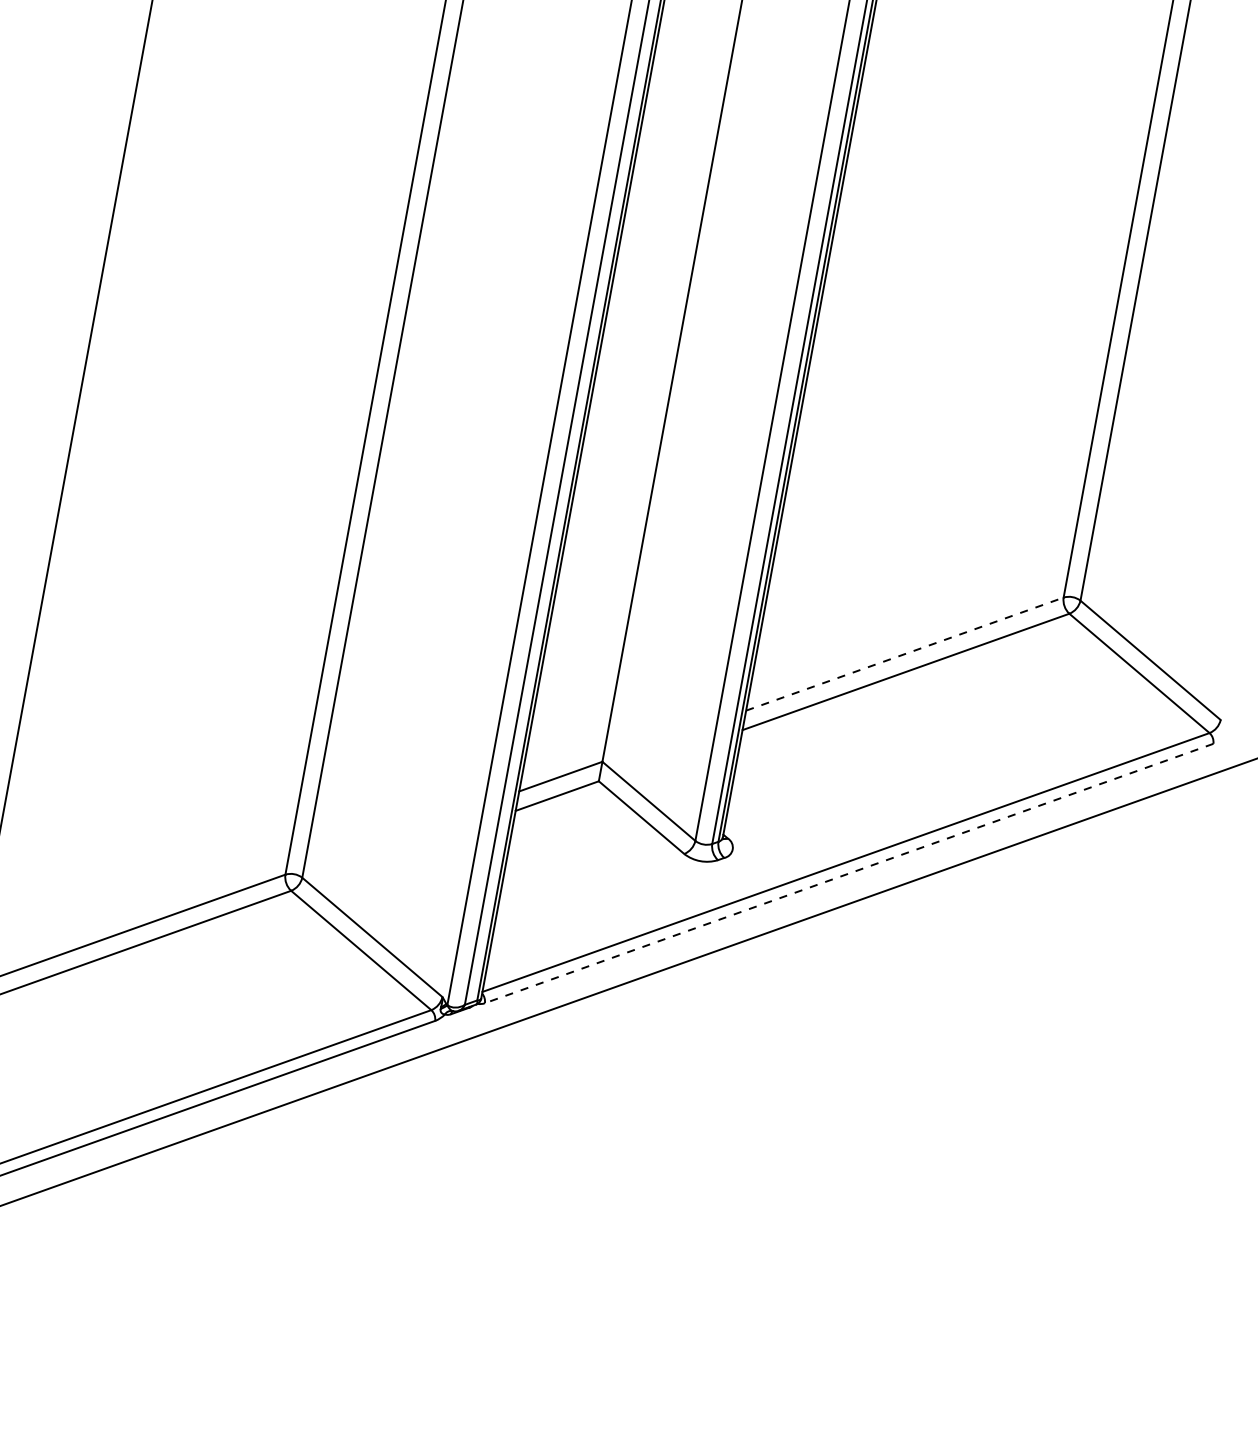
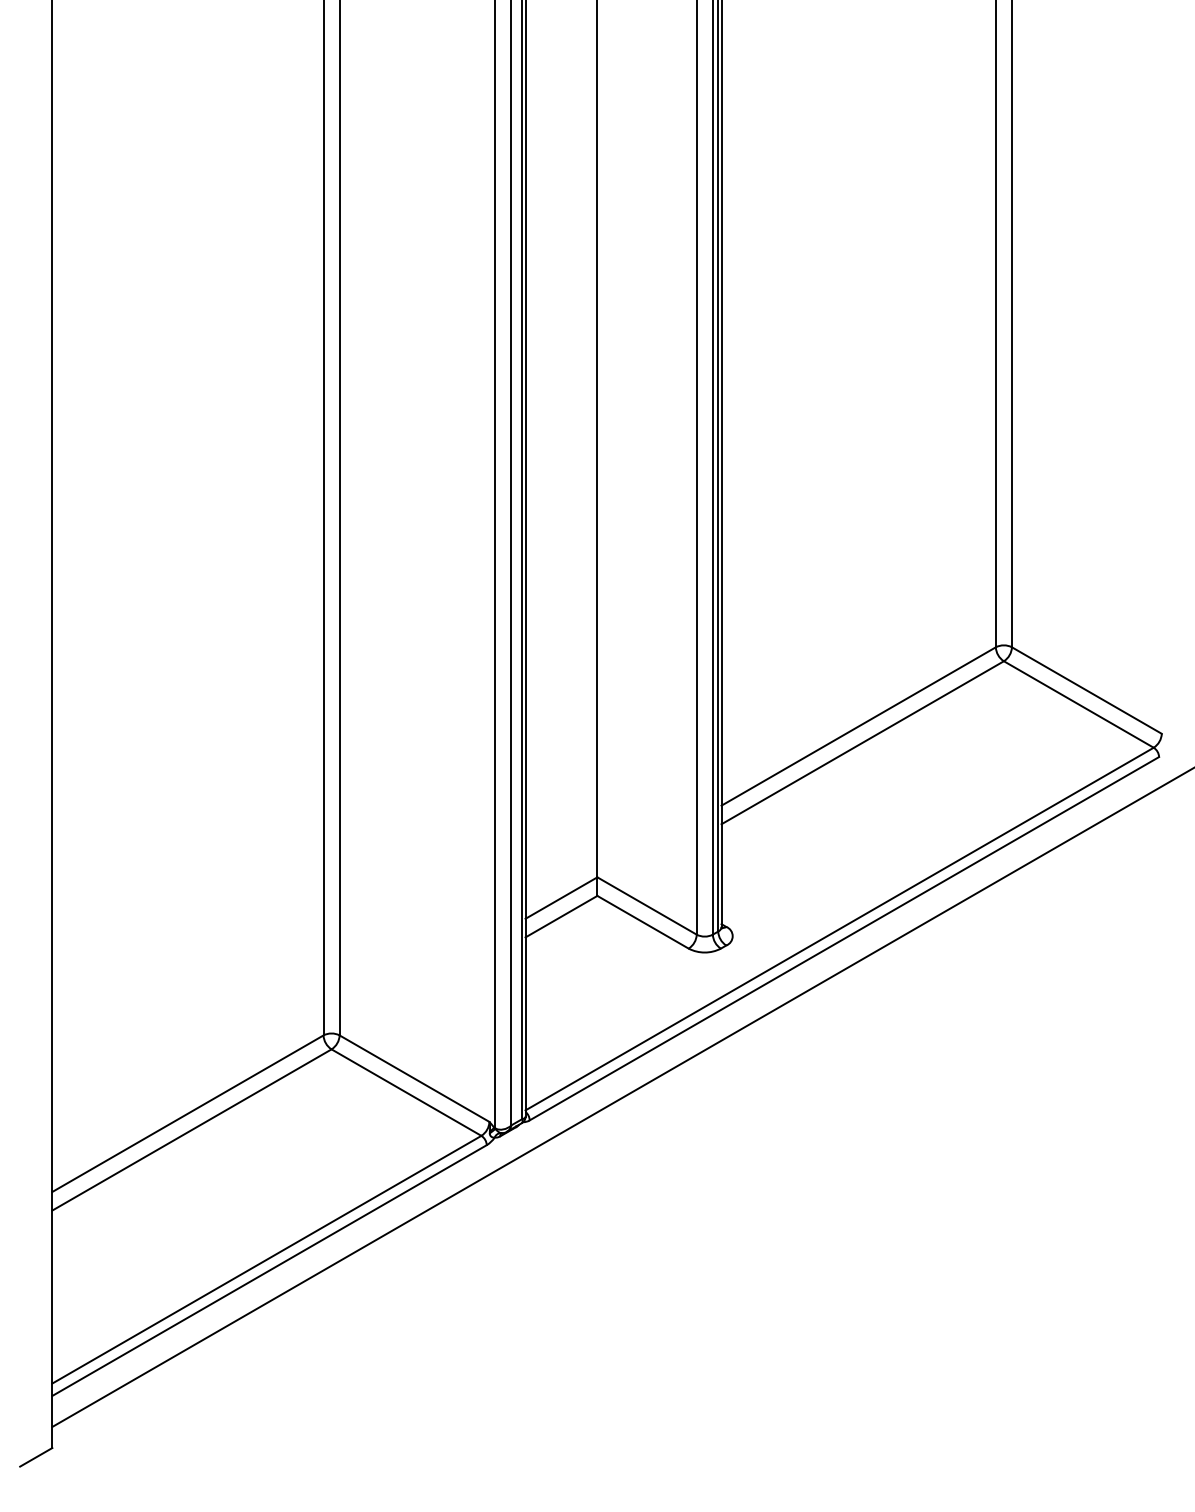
line: (905, 654) -> (859, 726), dashed -> solid
line: (848, 873) -> (843, 938), dashed -> solid

